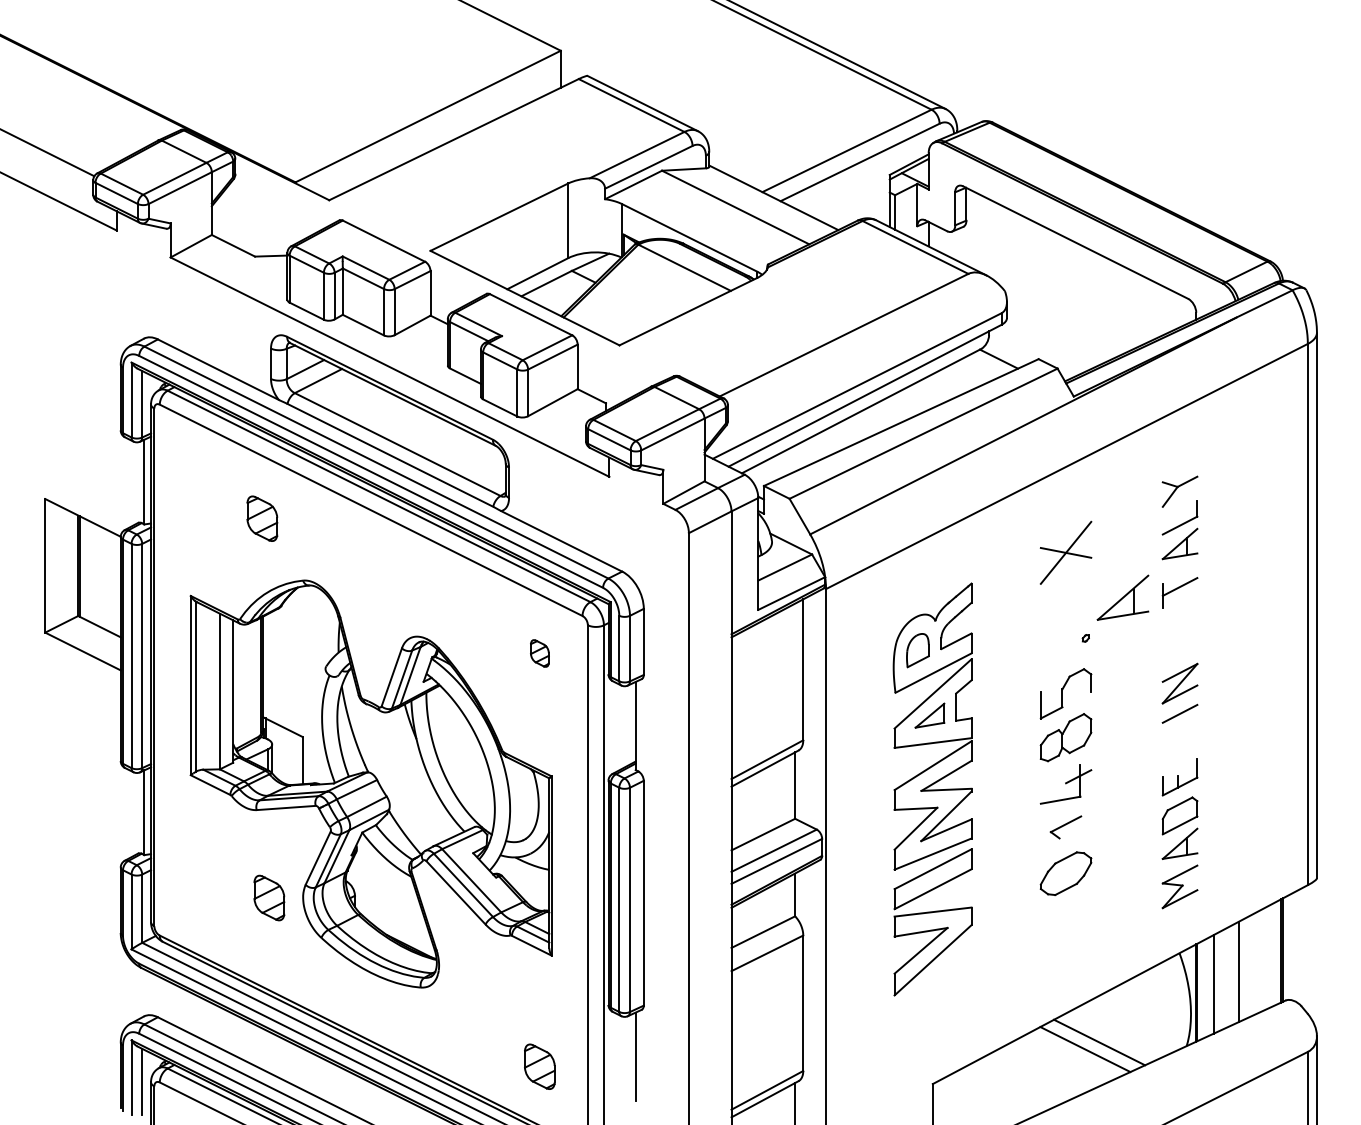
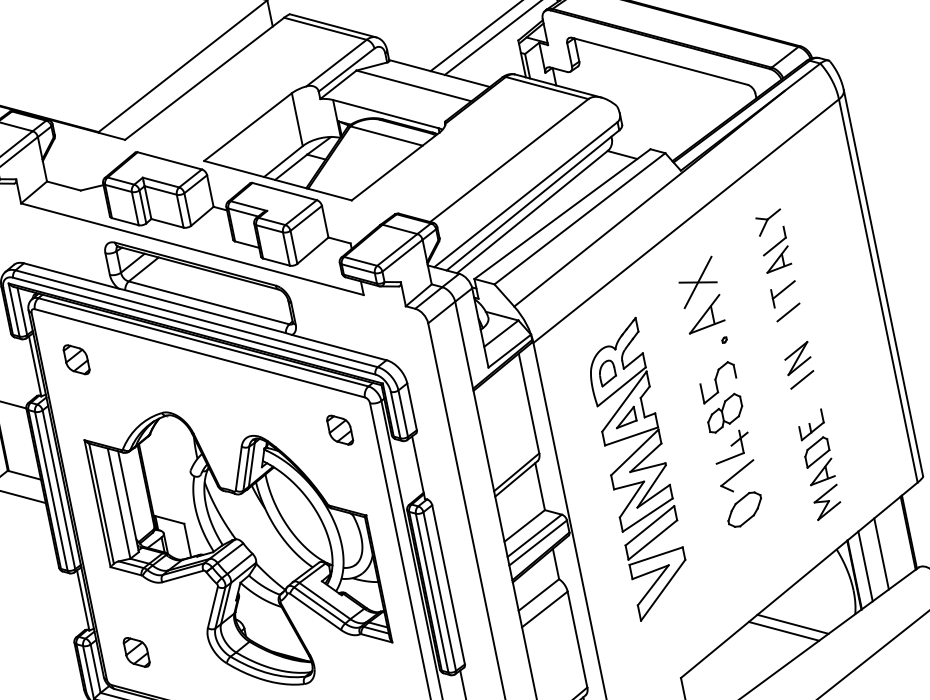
part: (262, 518) -> (76, 359), moved
part: (1122, 597) -> (704, 314), moved
line: (1179, 618) -> (787, 312), added
part: (539, 653) -> (339, 430), size x1.67
part: (1065, 827) -> (737, 477), size x1.67
part: (269, 897) -> (136, 652), moved

